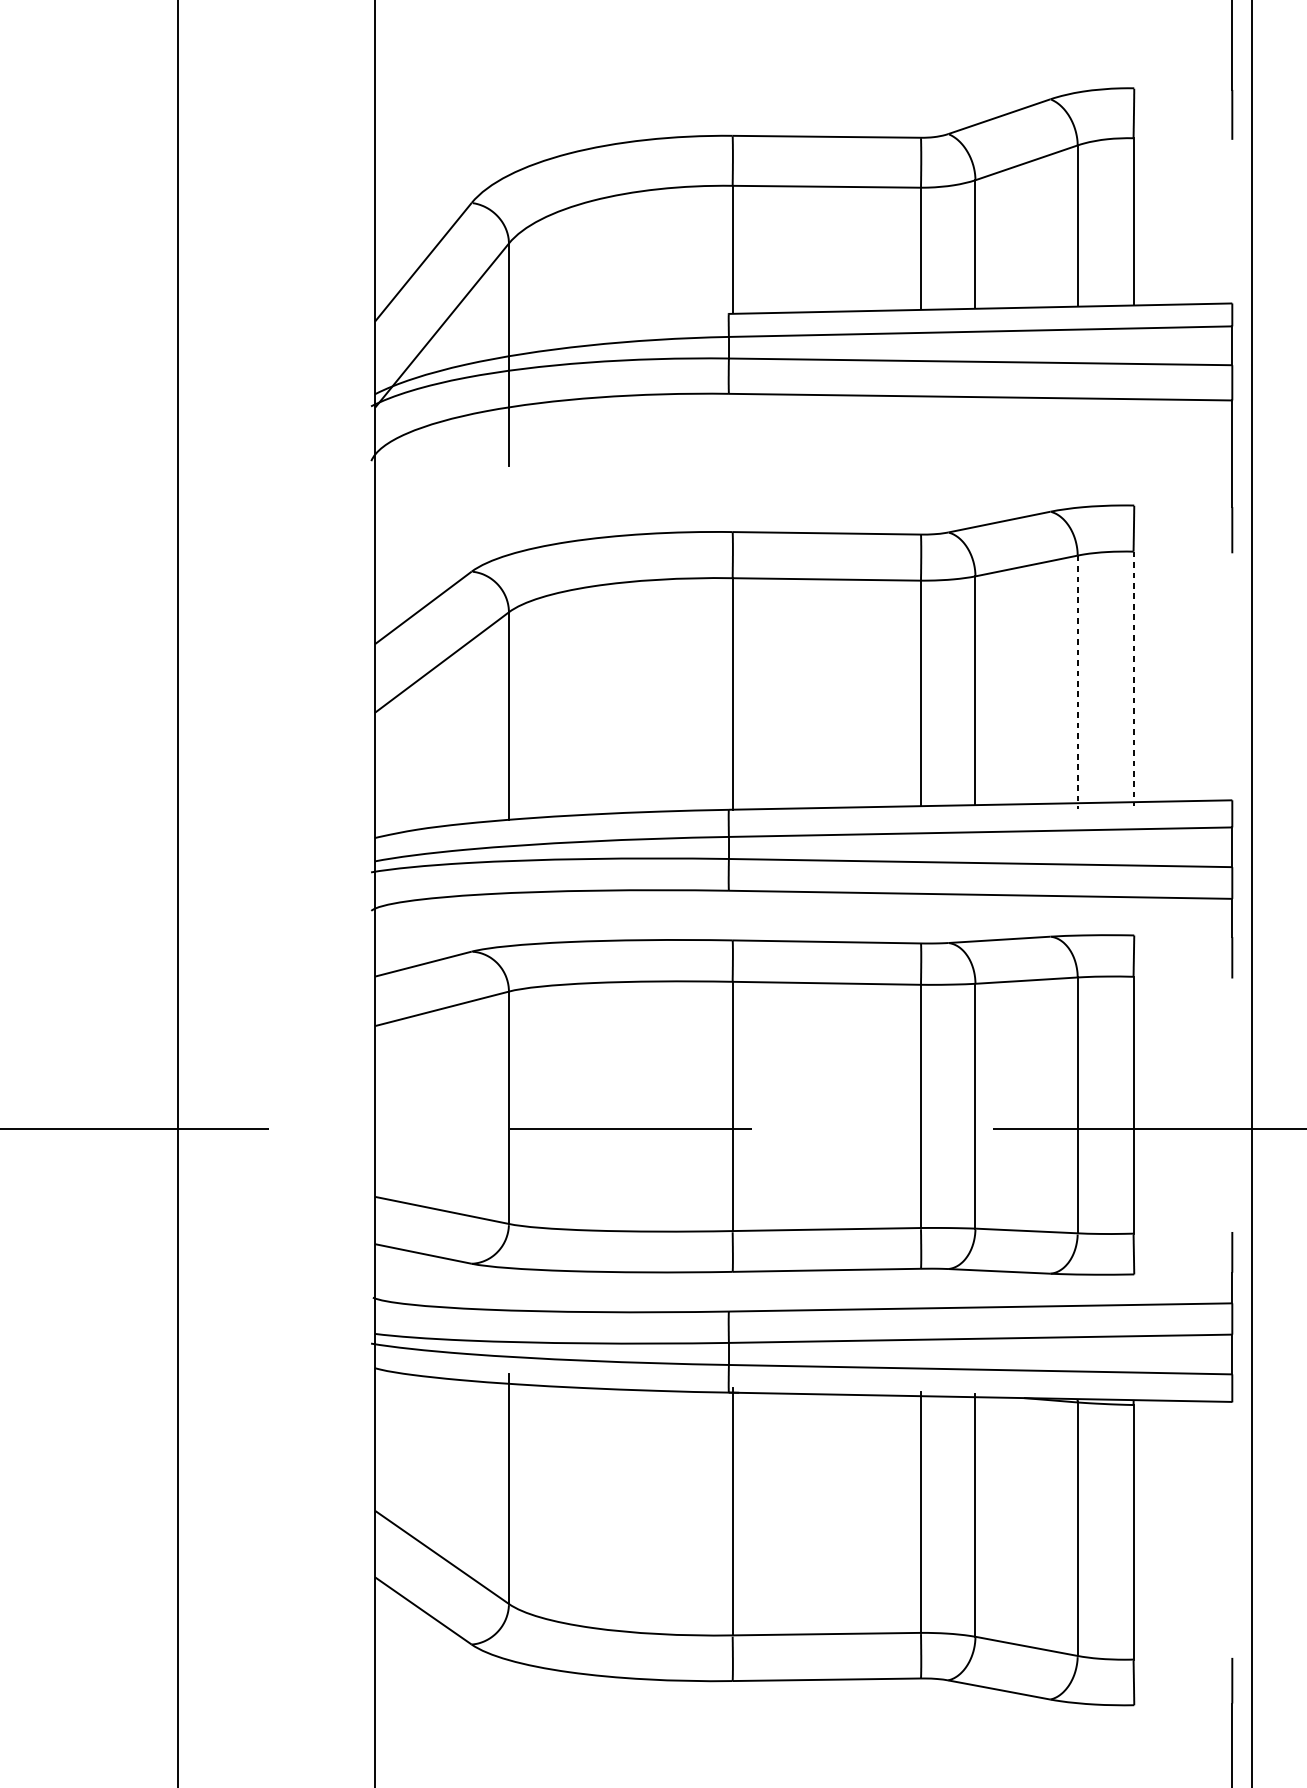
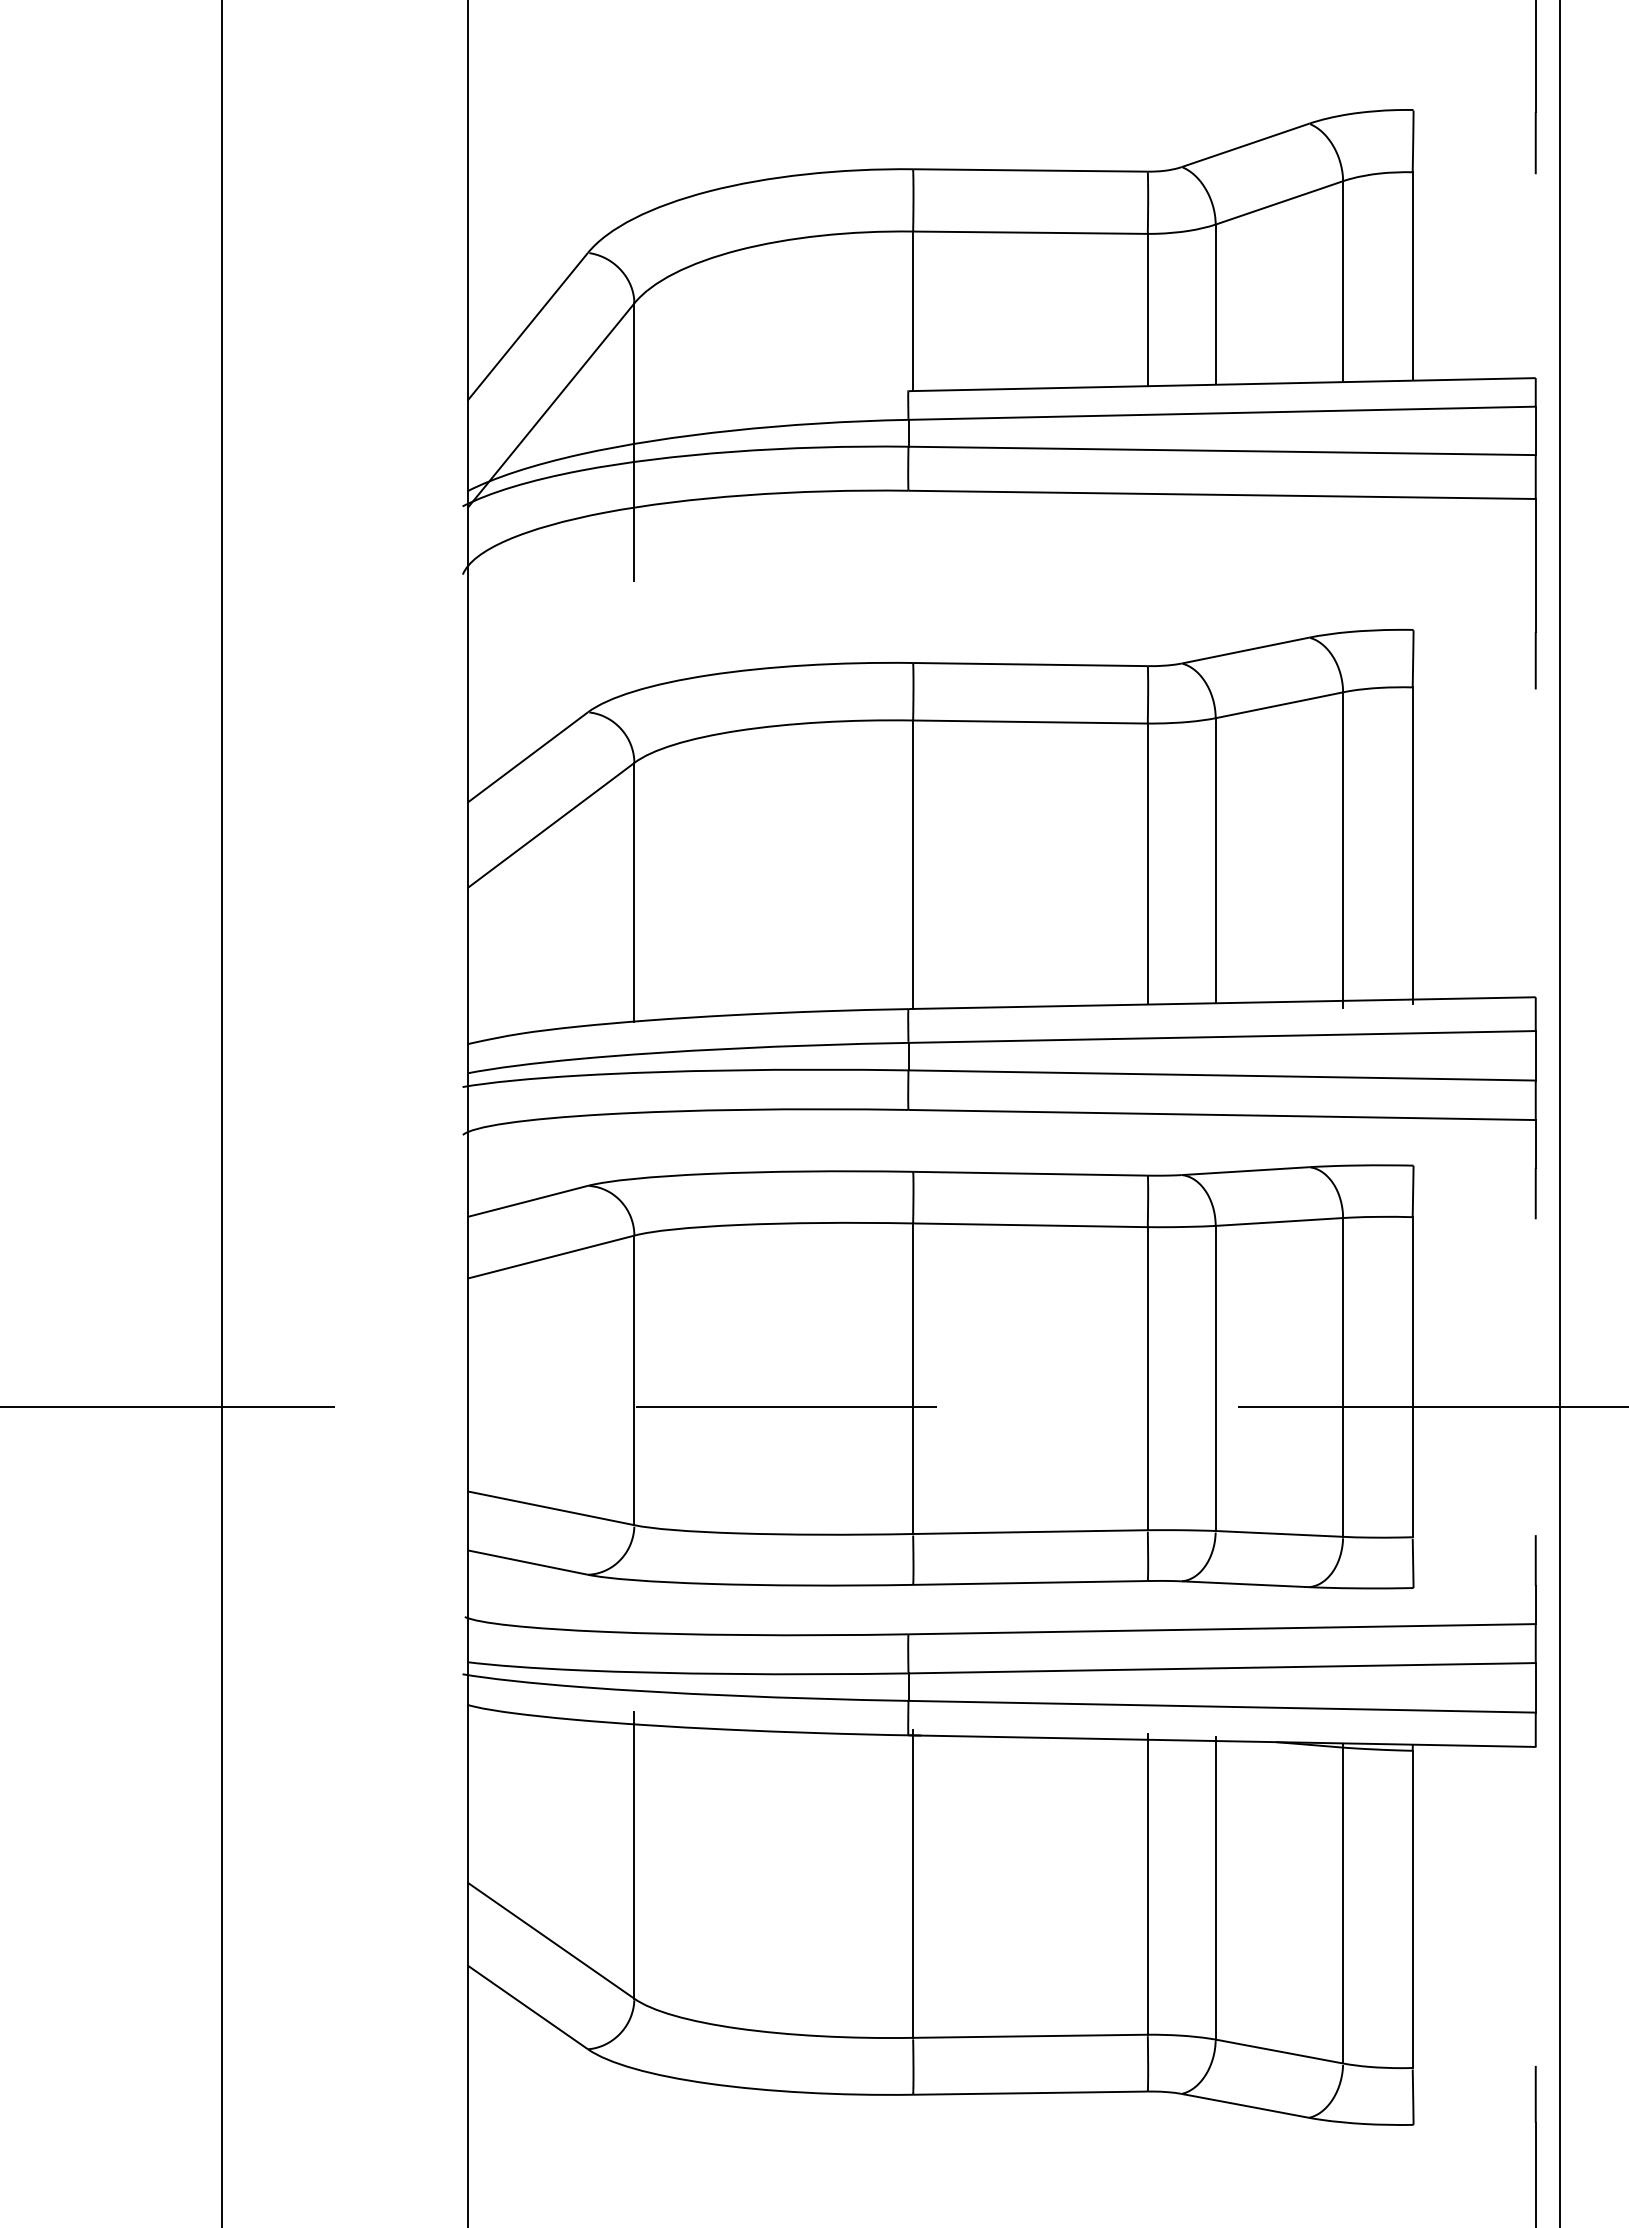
line: (1133, 679) -> (1412, 846), dashed -> solid
line: (1078, 681) -> (1343, 849), dashed -> solid

